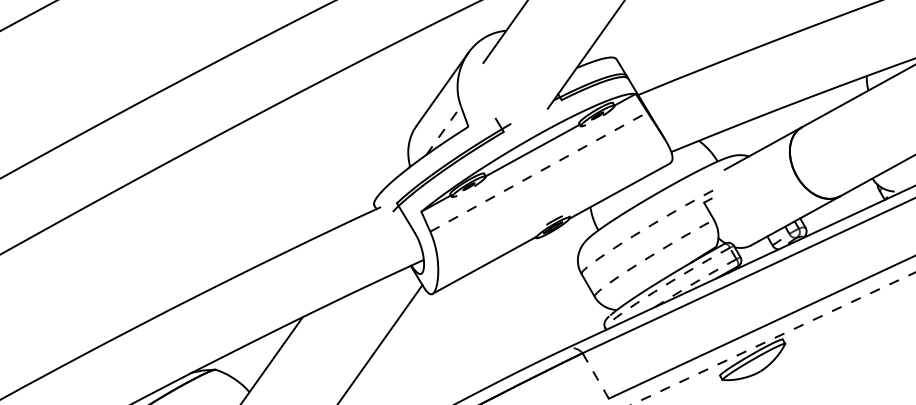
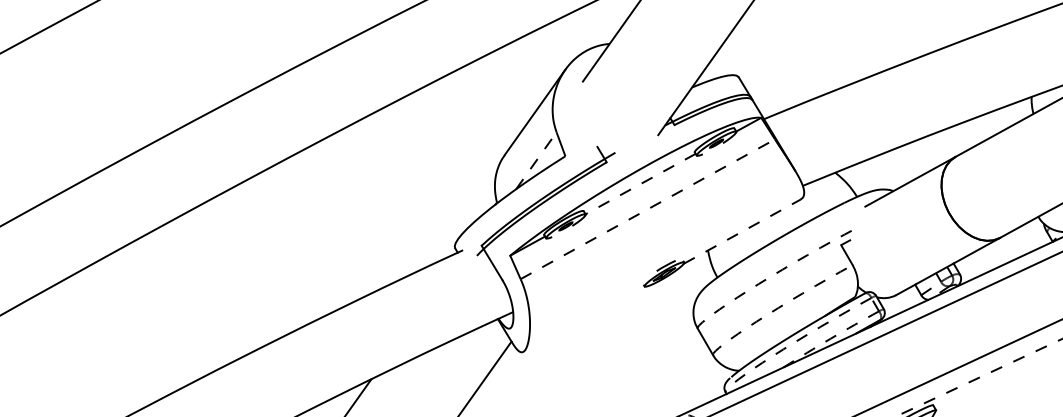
line: (532, 150) -> (640, 184), solid -> dashed
line: (619, 191) -> (742, 232), solid -> dashed
line: (483, 265) -> (582, 318), removed

